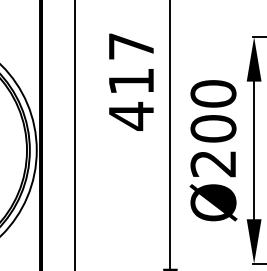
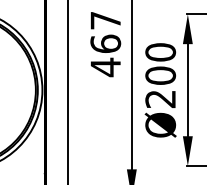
text: (131, 80) -> (105, 43), 417 -> 467

